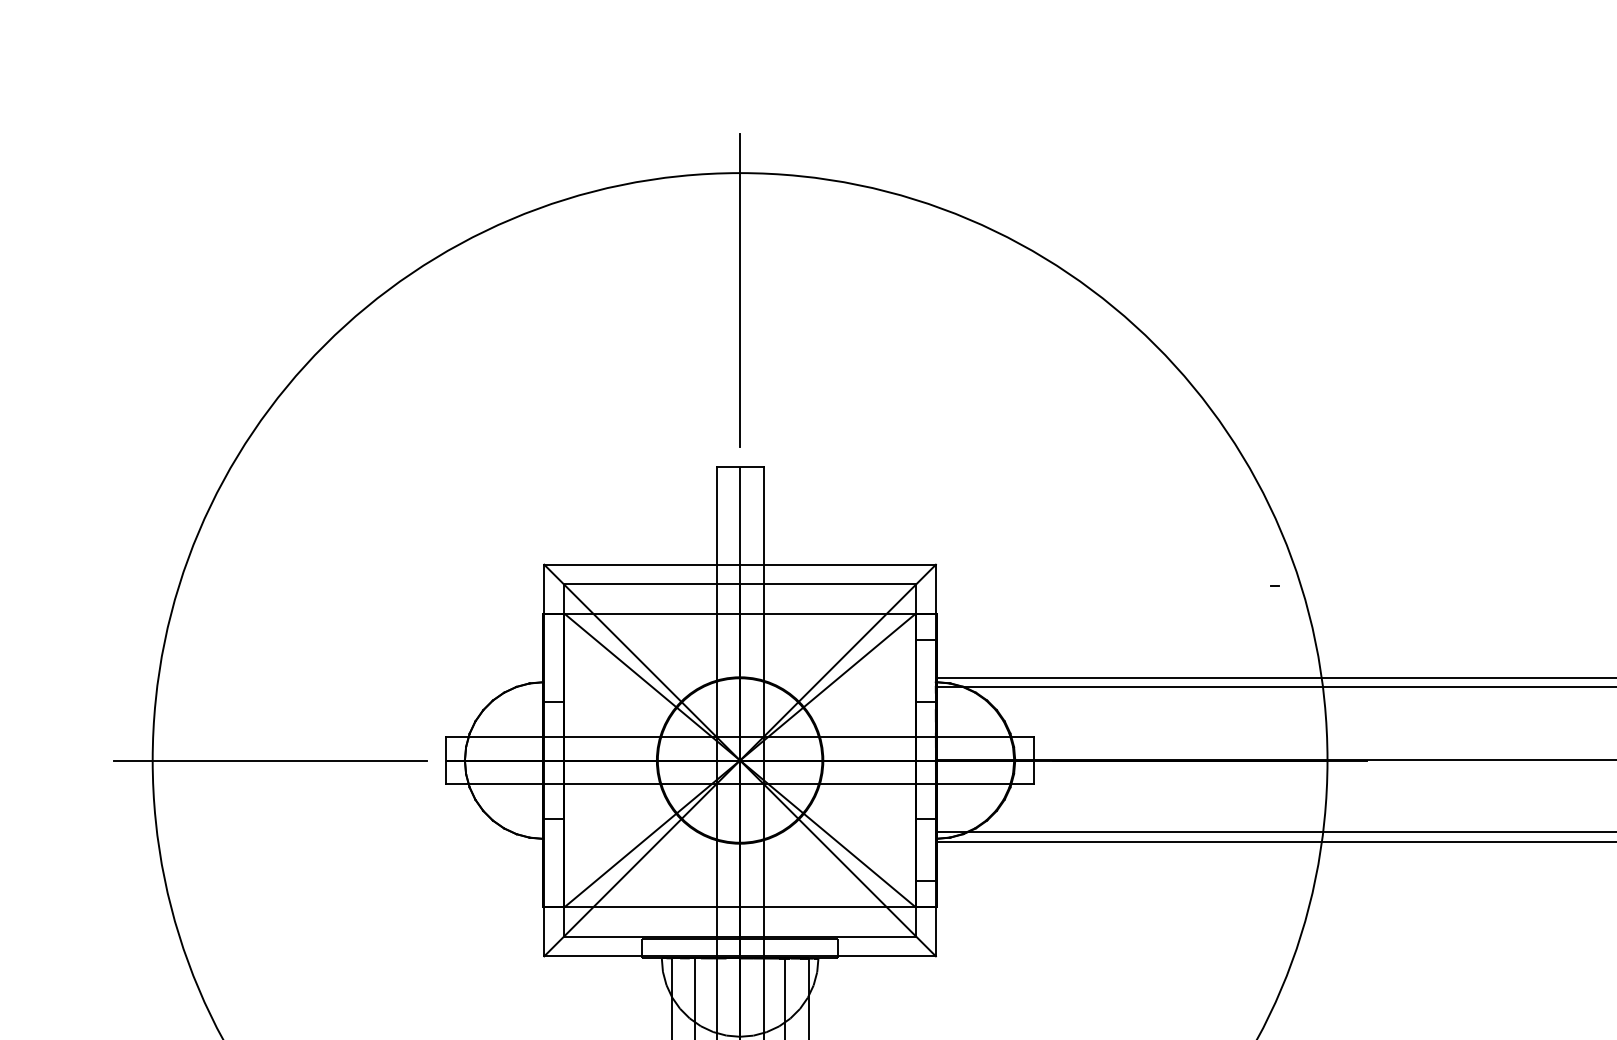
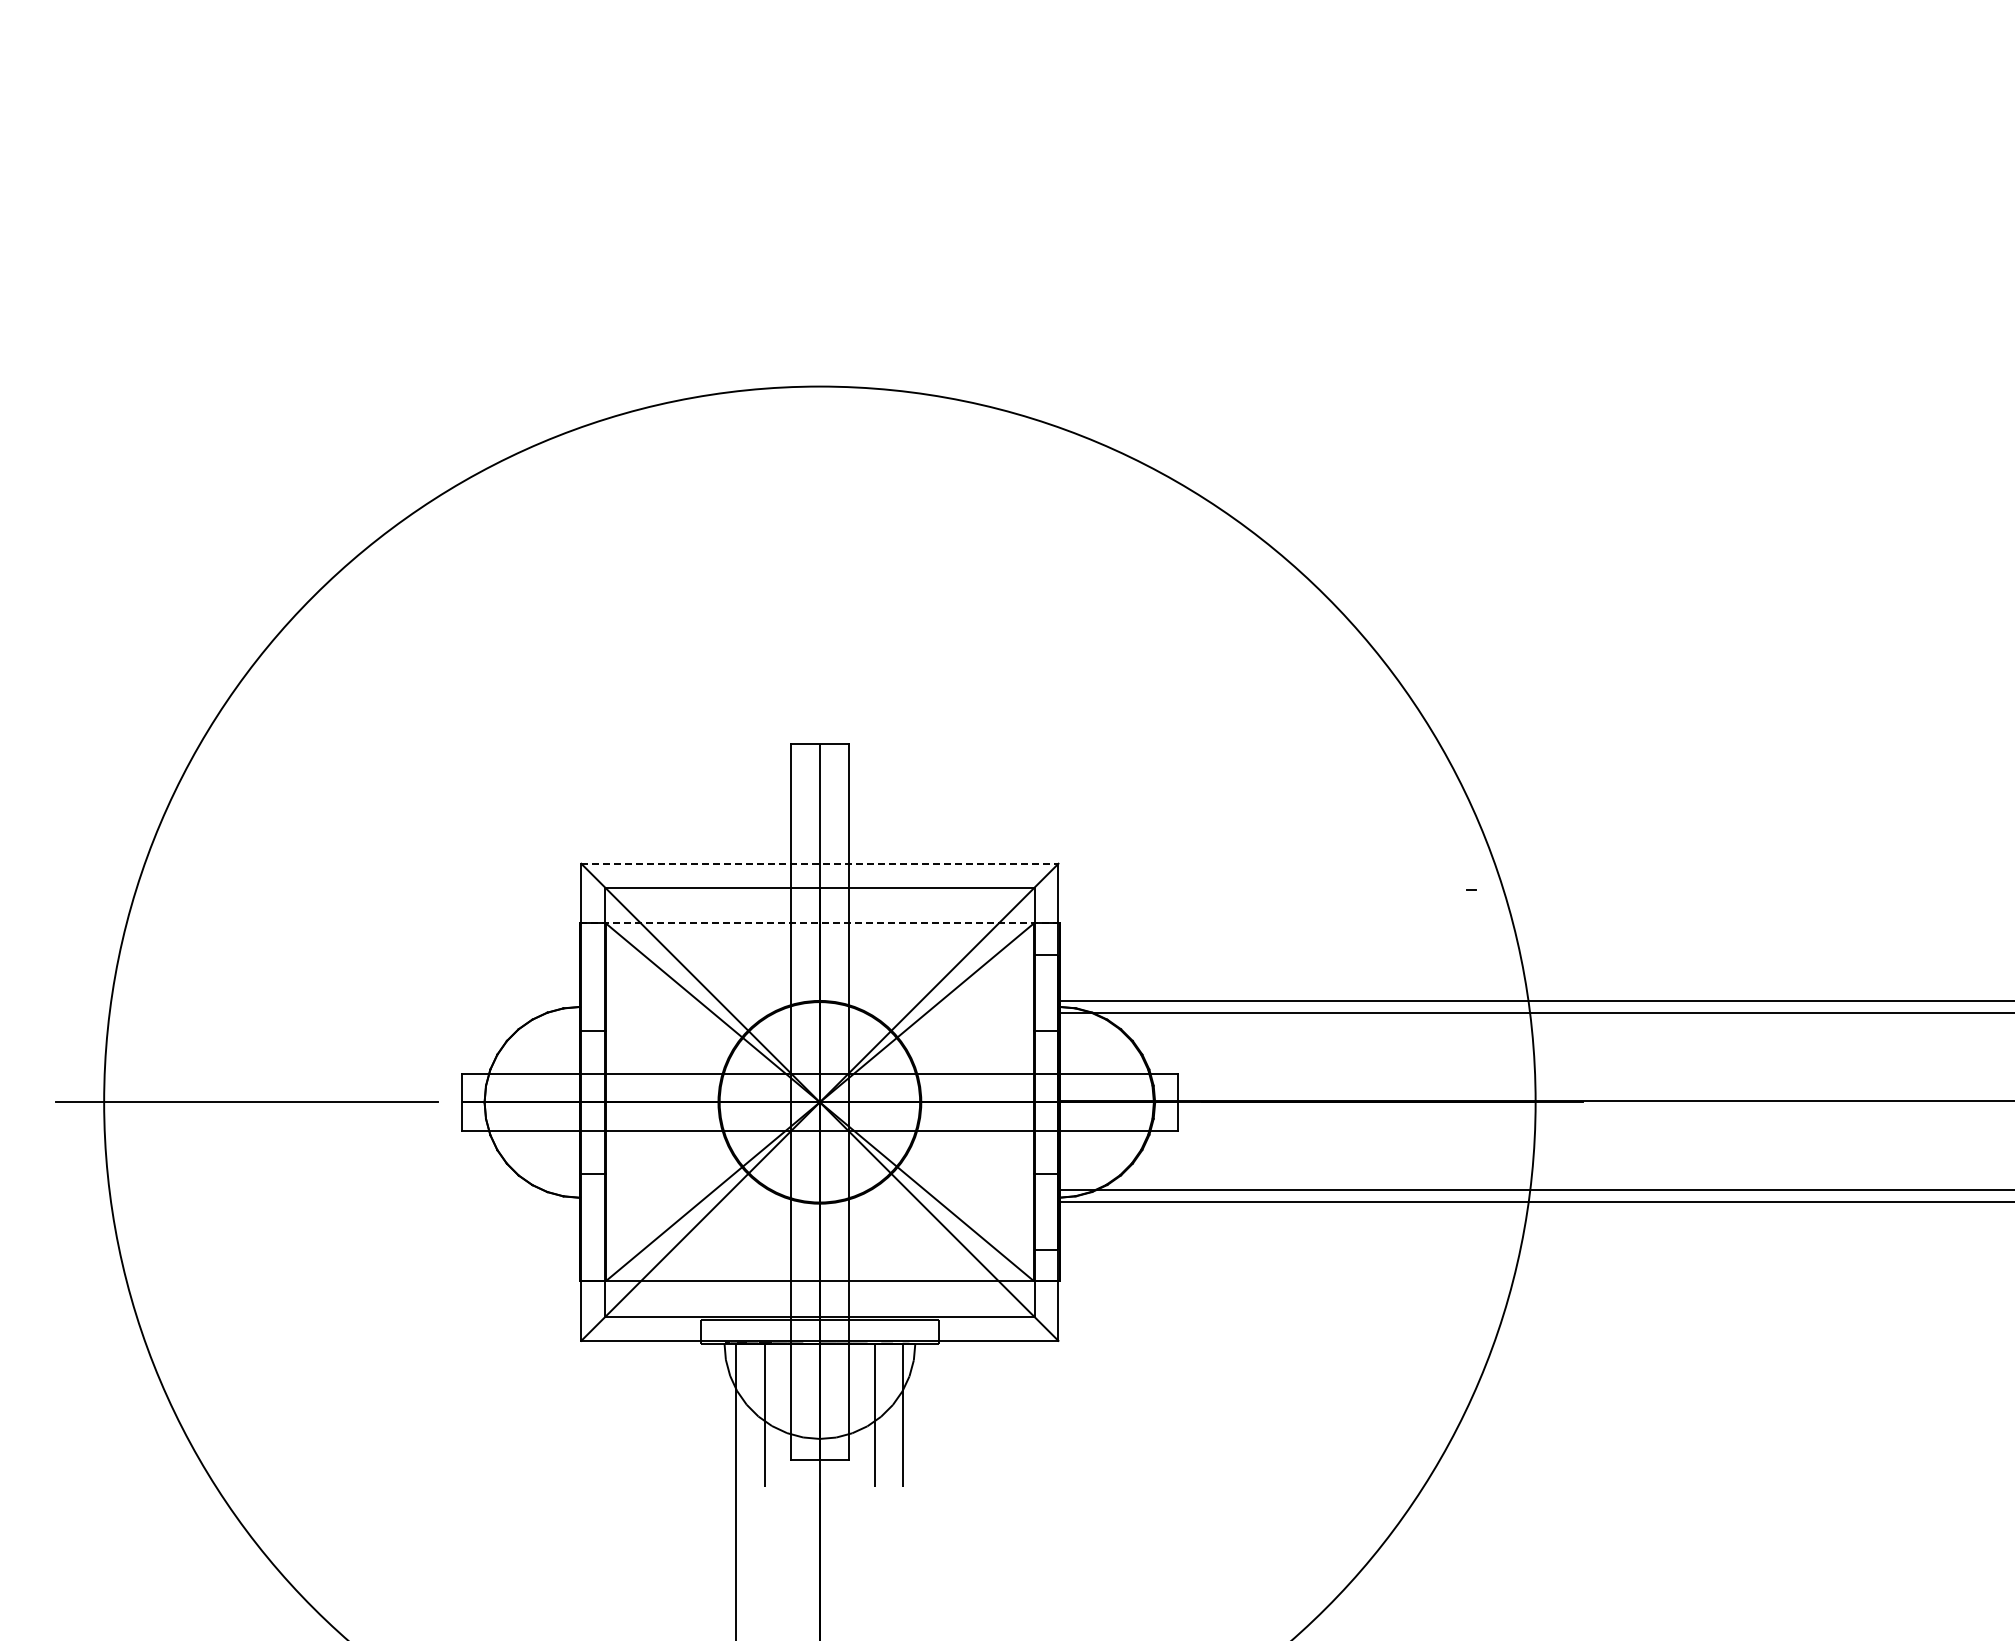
line: (739, 290) -> (819, 529), removed
line: (739, 564) -> (819, 863), solid -> dashed
line: (739, 613) -> (819, 923), solid -> dashed

